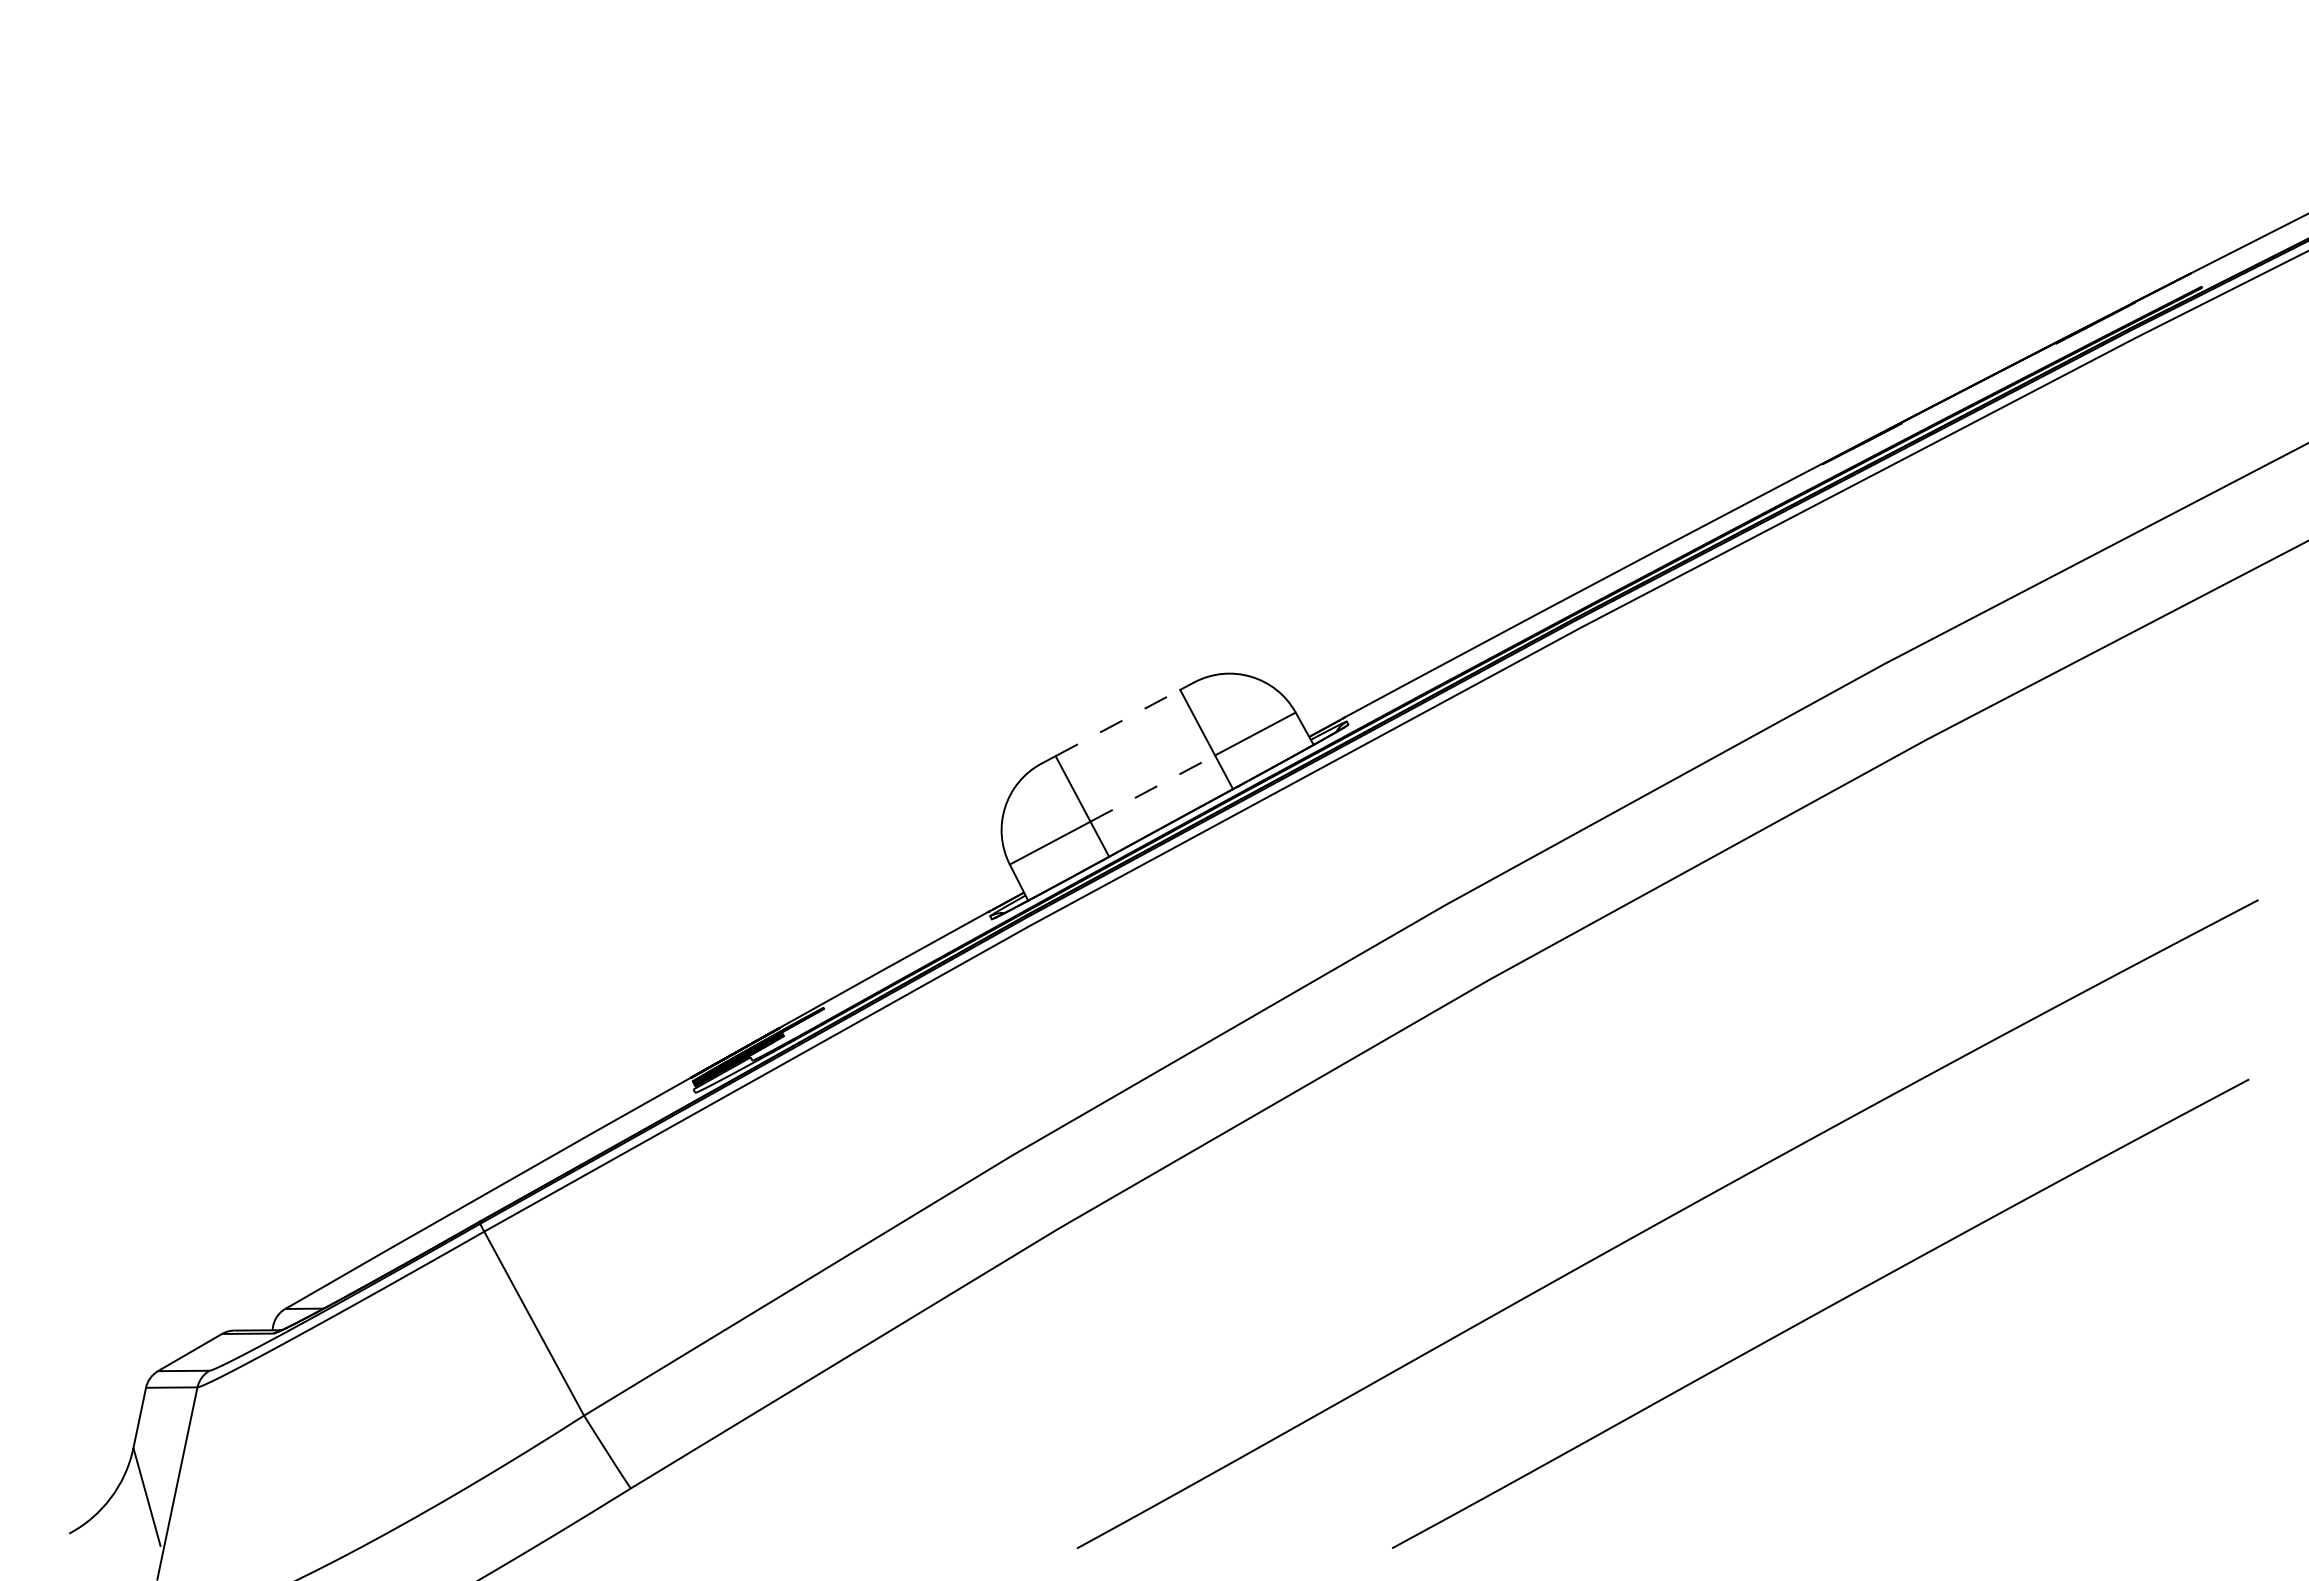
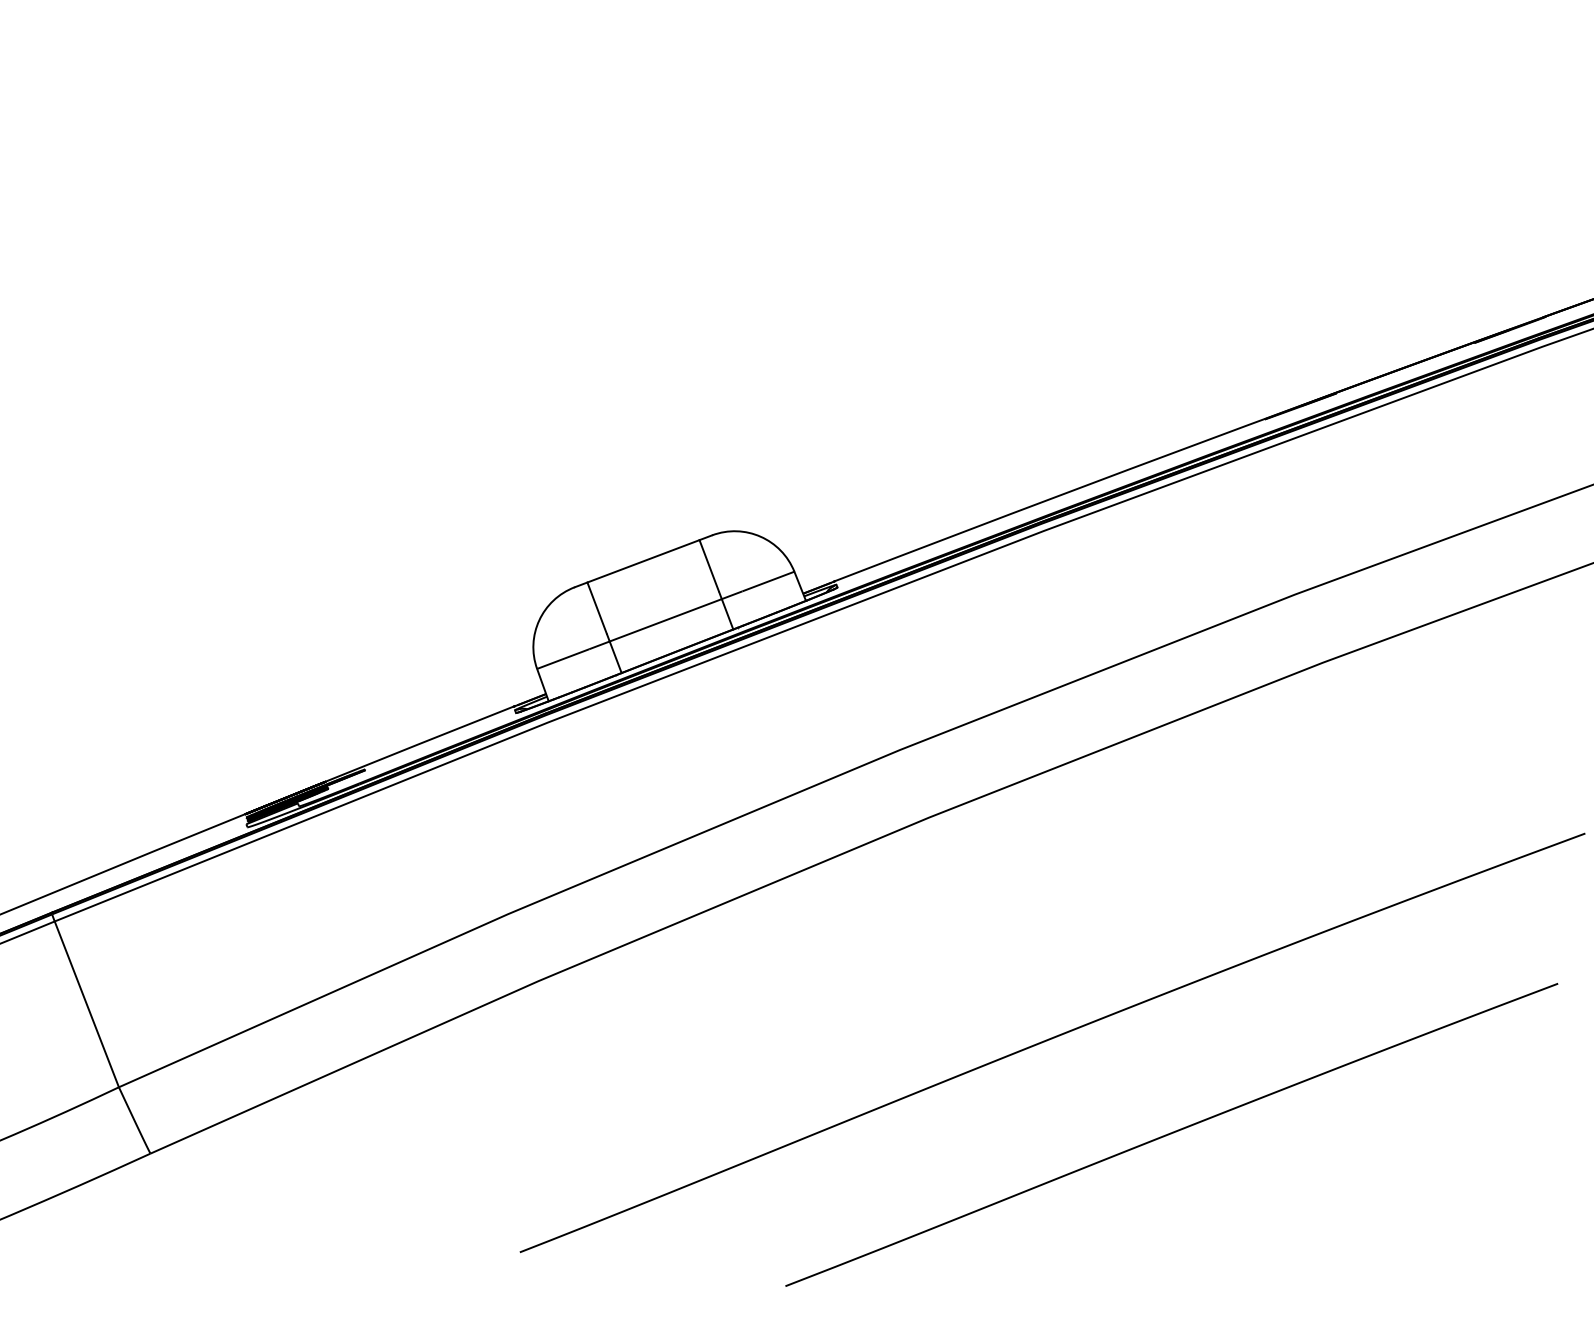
line: (1117, 723) -> (643, 561), dashed -> solid
line: (1152, 788) -> (665, 620), dashed -> solid

